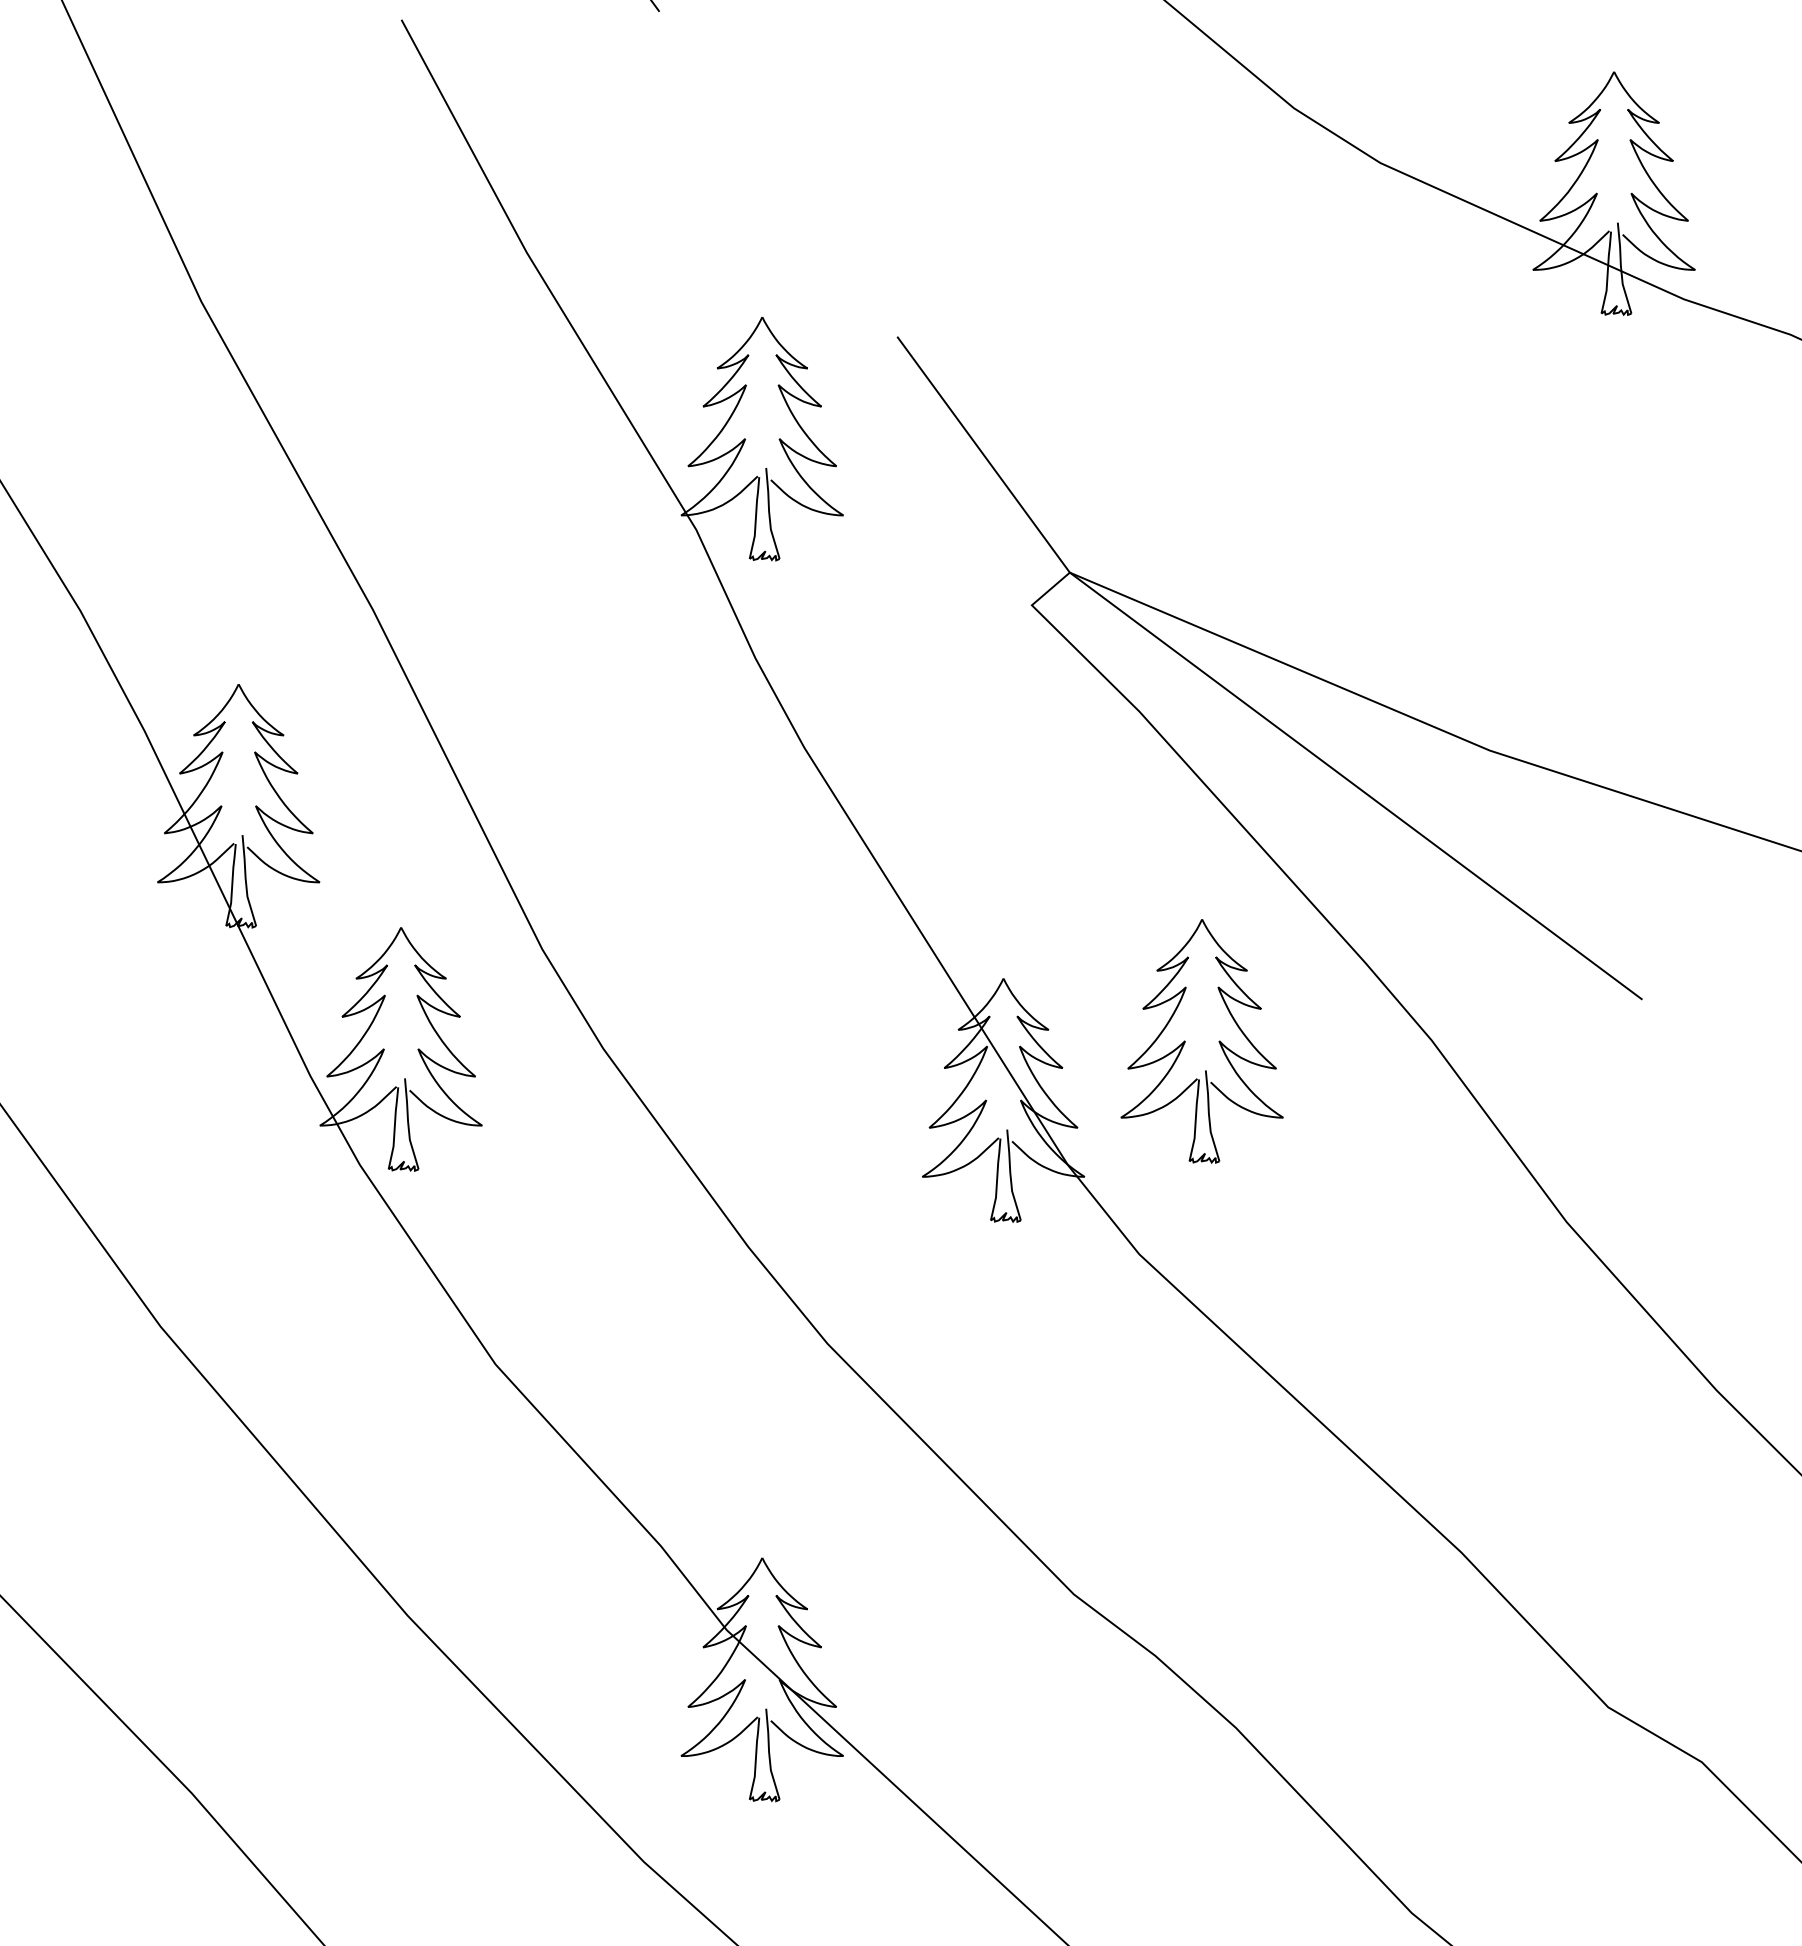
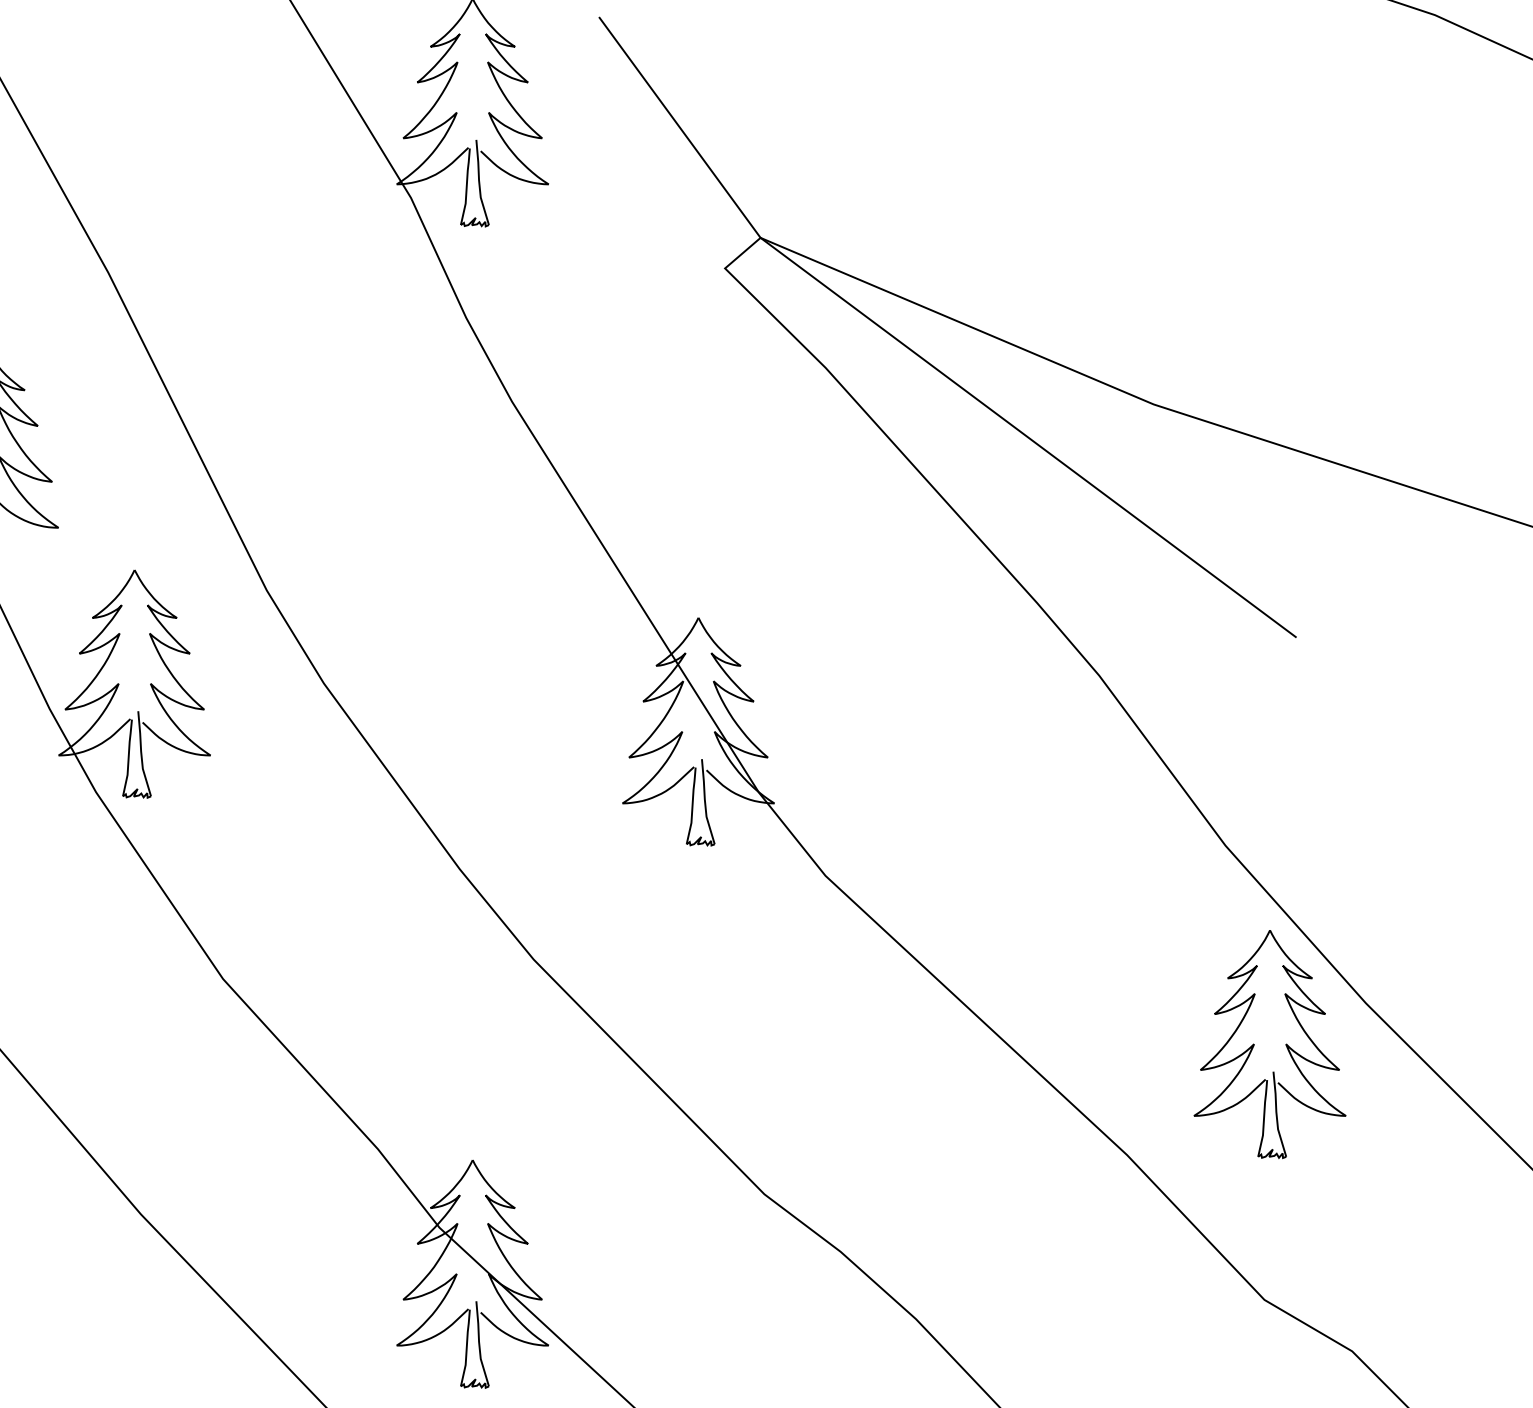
part: (1185, 1041) -> (1254, 1044), moved

